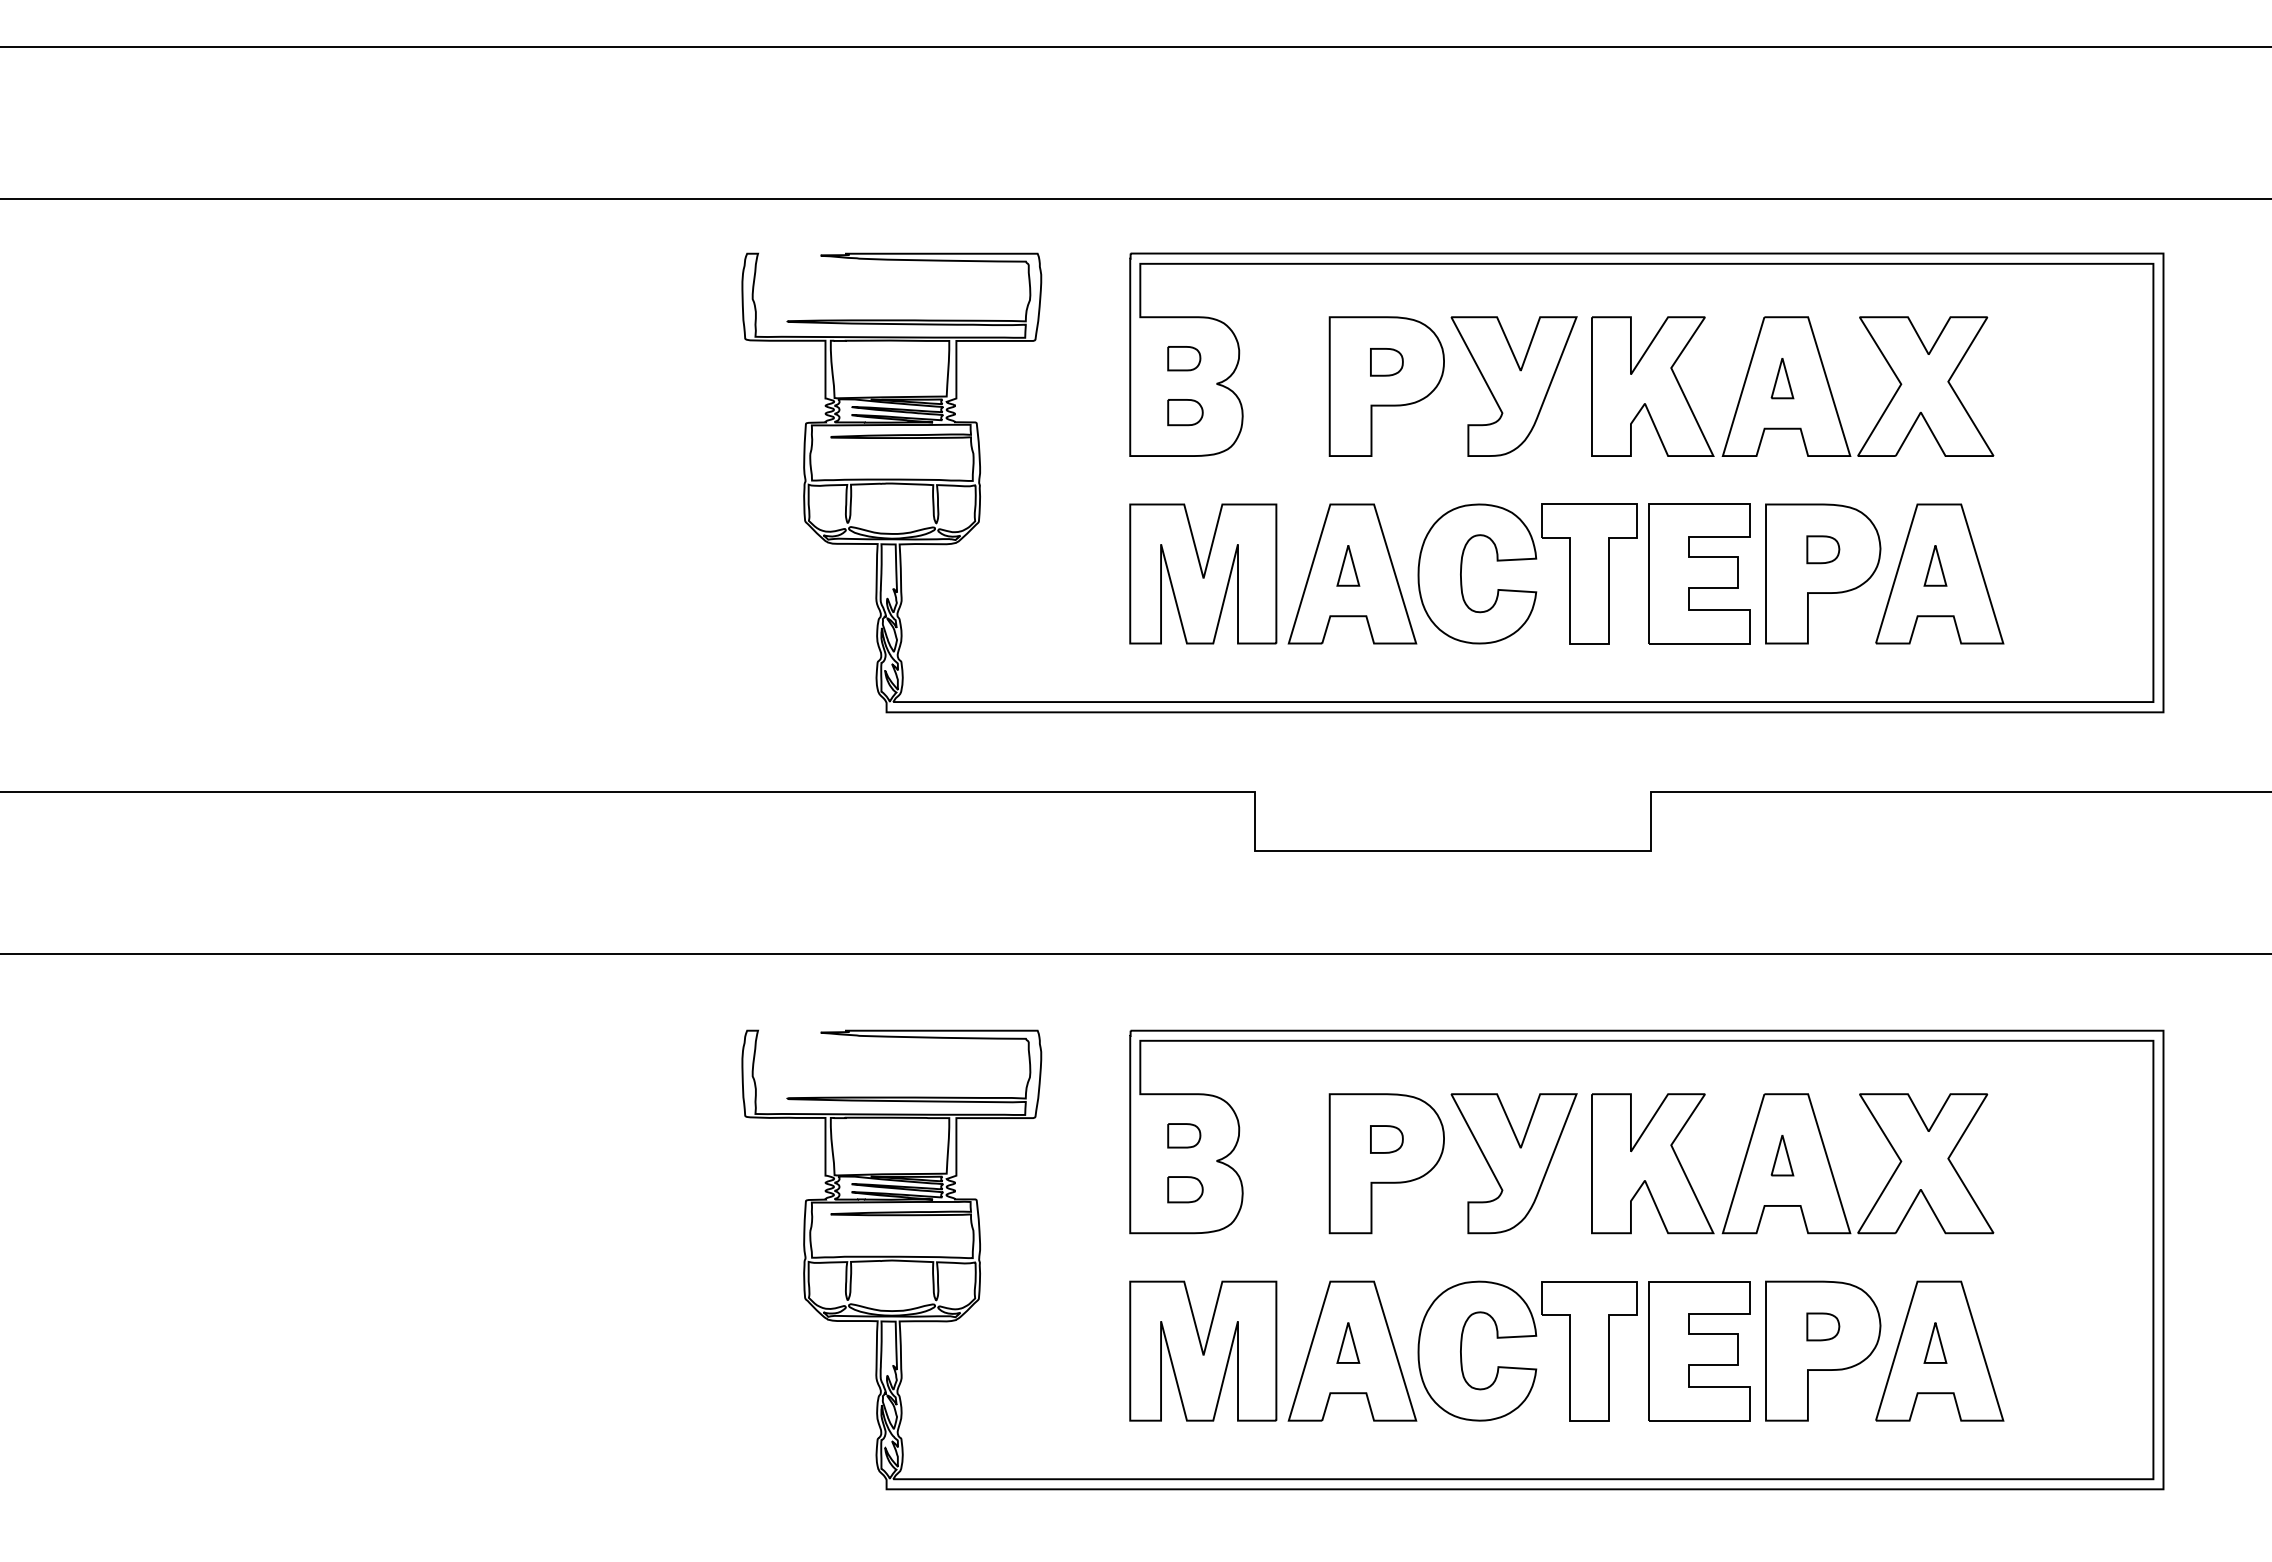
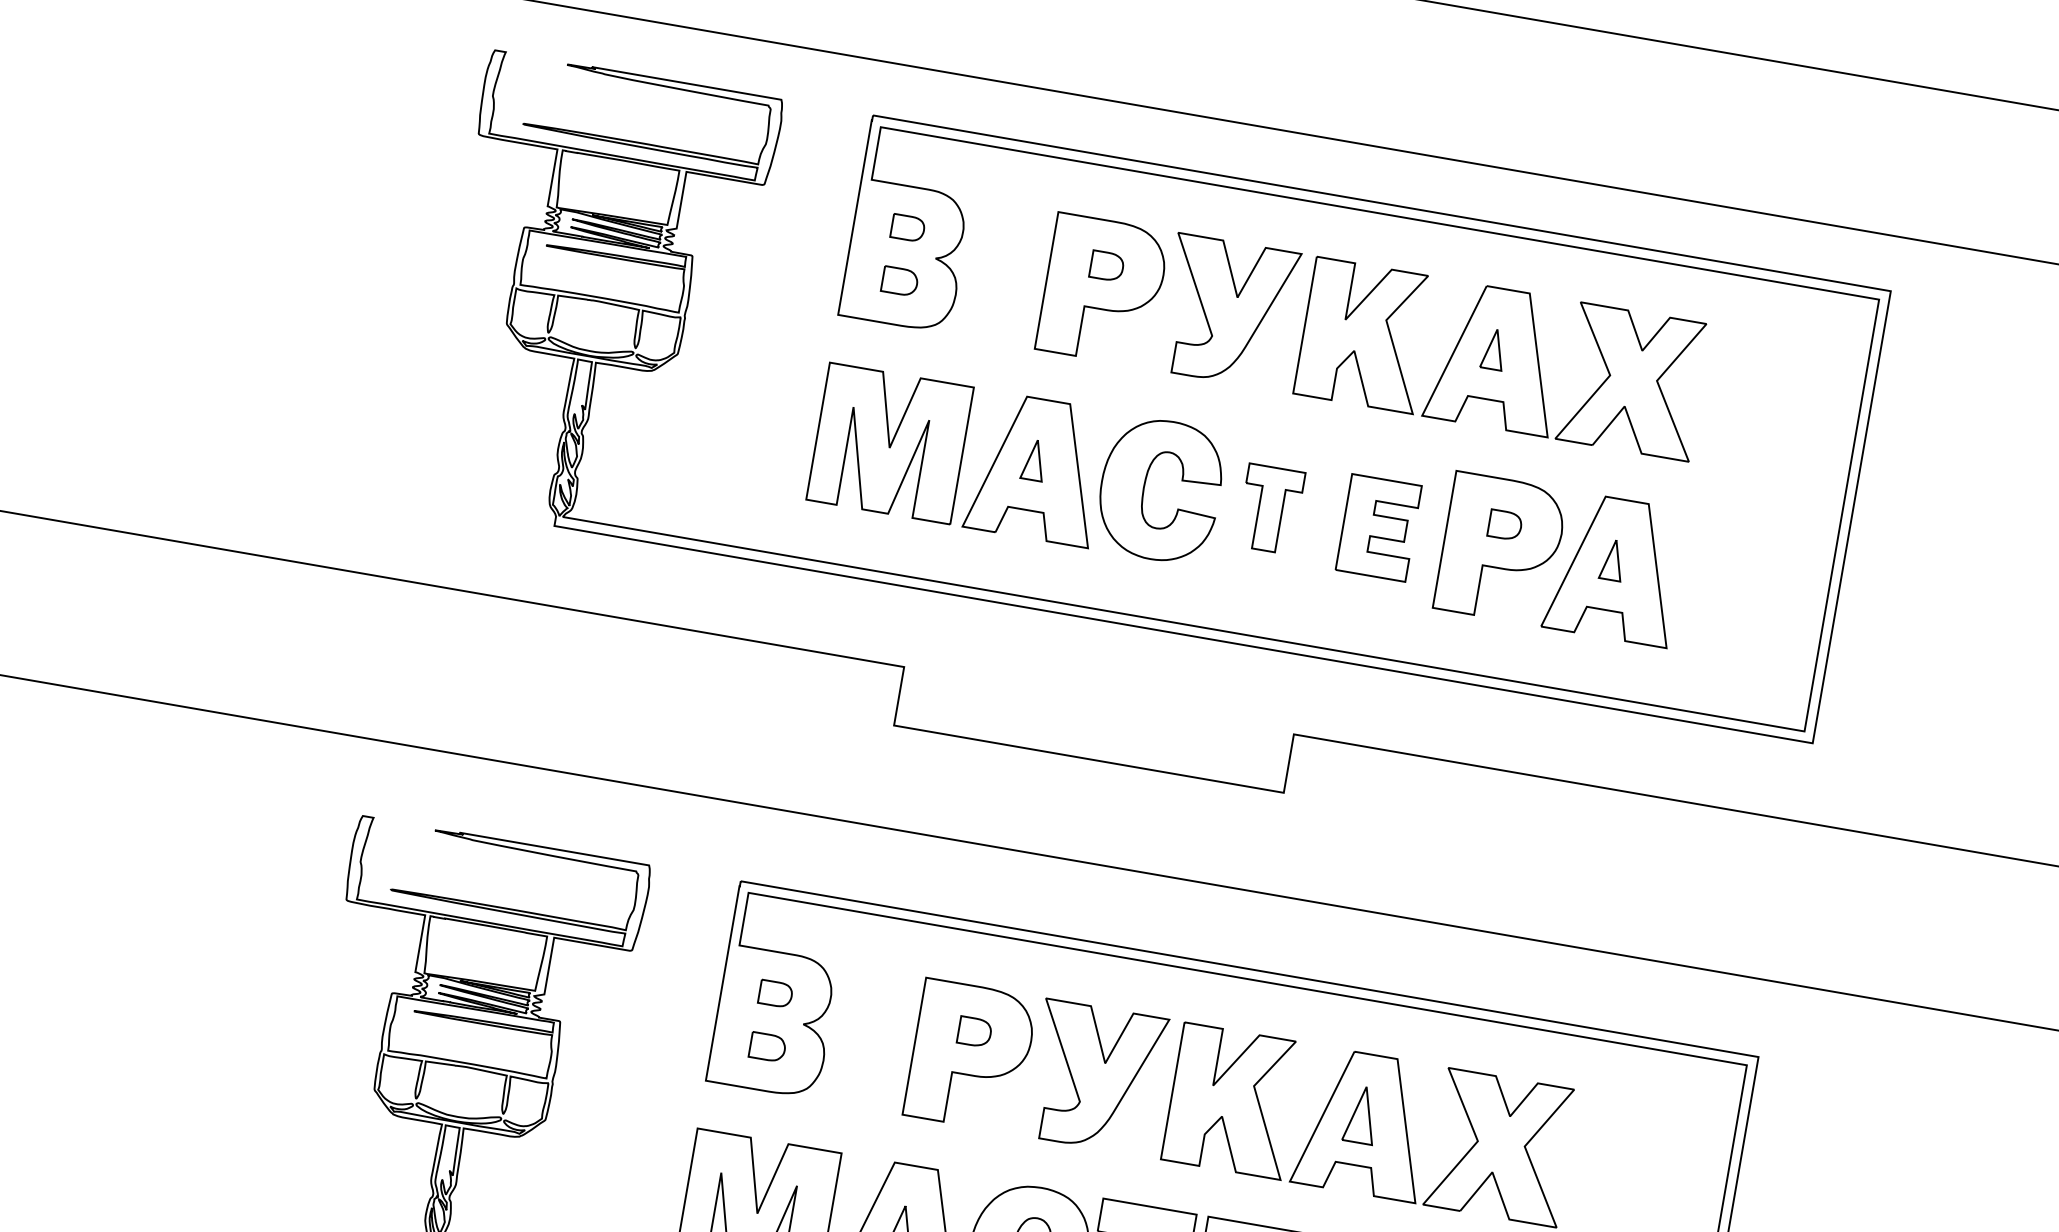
part: (1589, 573) -> (1270, 508), size x0.6
part: (1699, 573) -> (1379, 527), size x0.7
part: (1782, 1155) -> (1361, 1115), size x1.4

